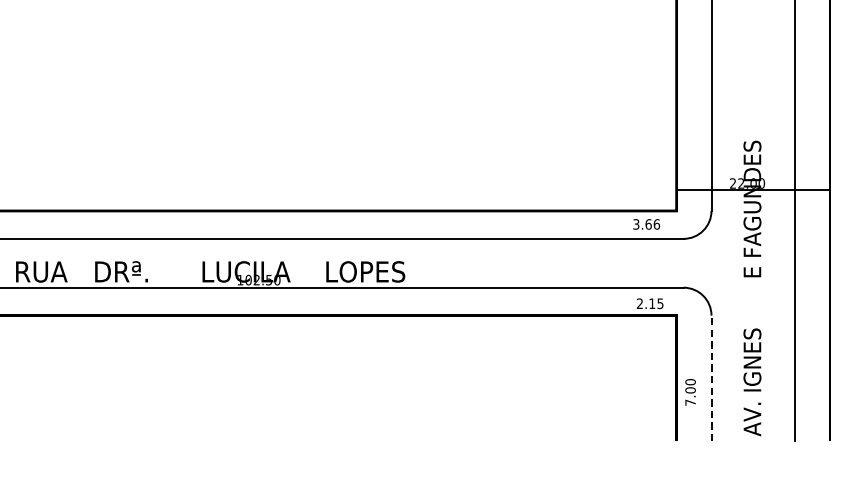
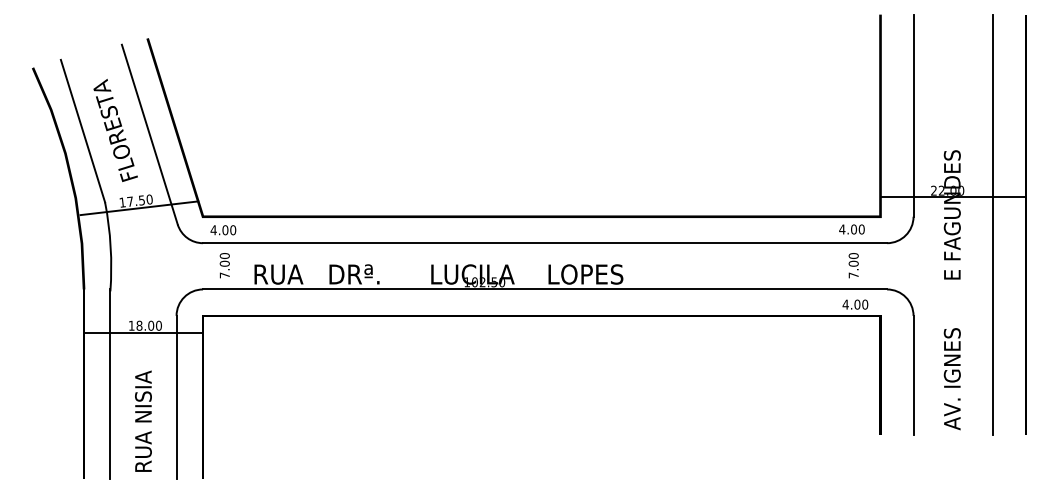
text: (646, 224) -> (851, 229), 3.66 -> 4.00
text: (650, 303) -> (855, 304), 2.15 -> 4.00
line: (711, 378) -> (913, 375), dashed -> solid
text: (690, 392) -> (853, 265), moved

